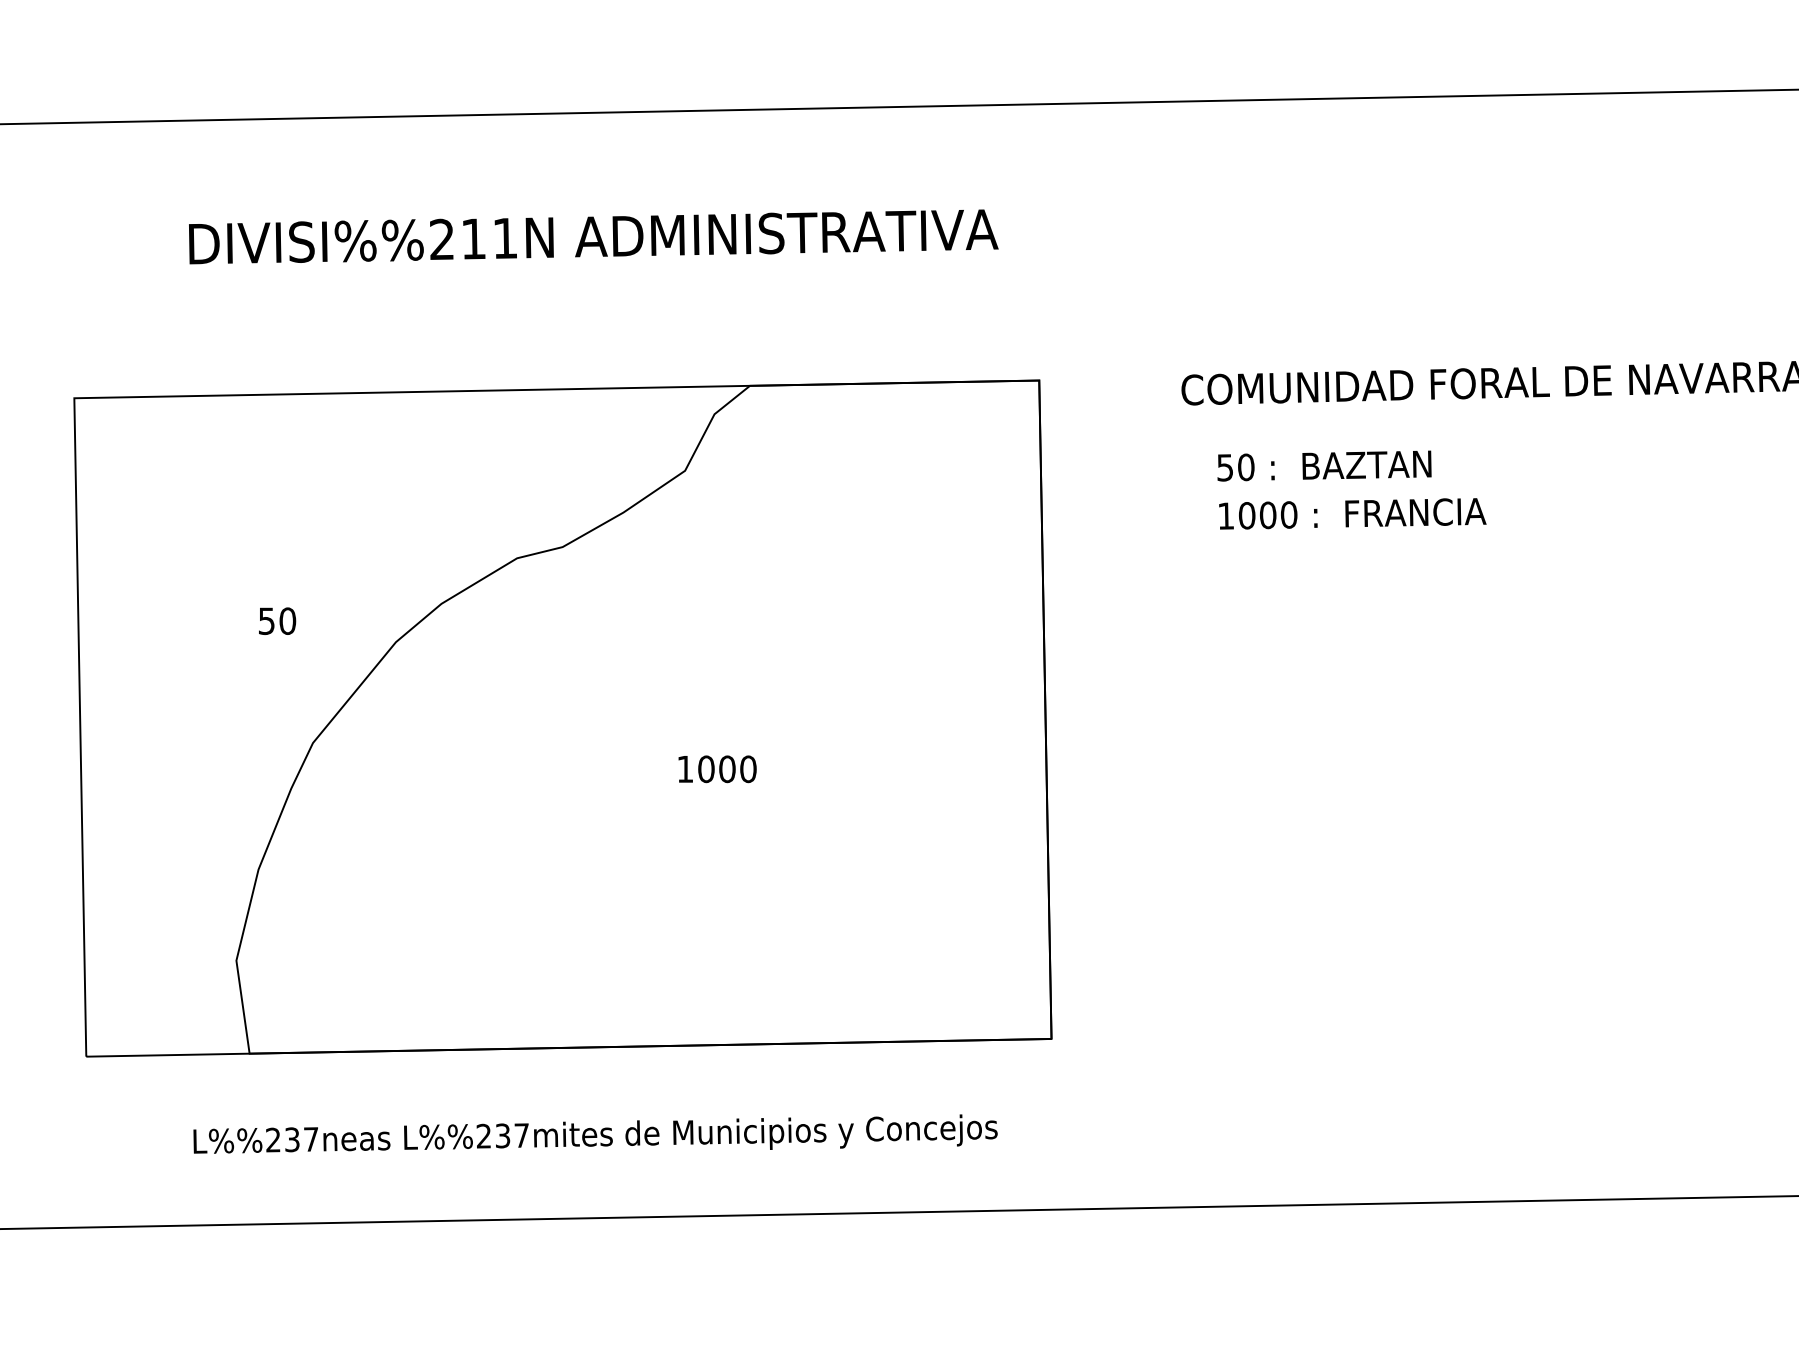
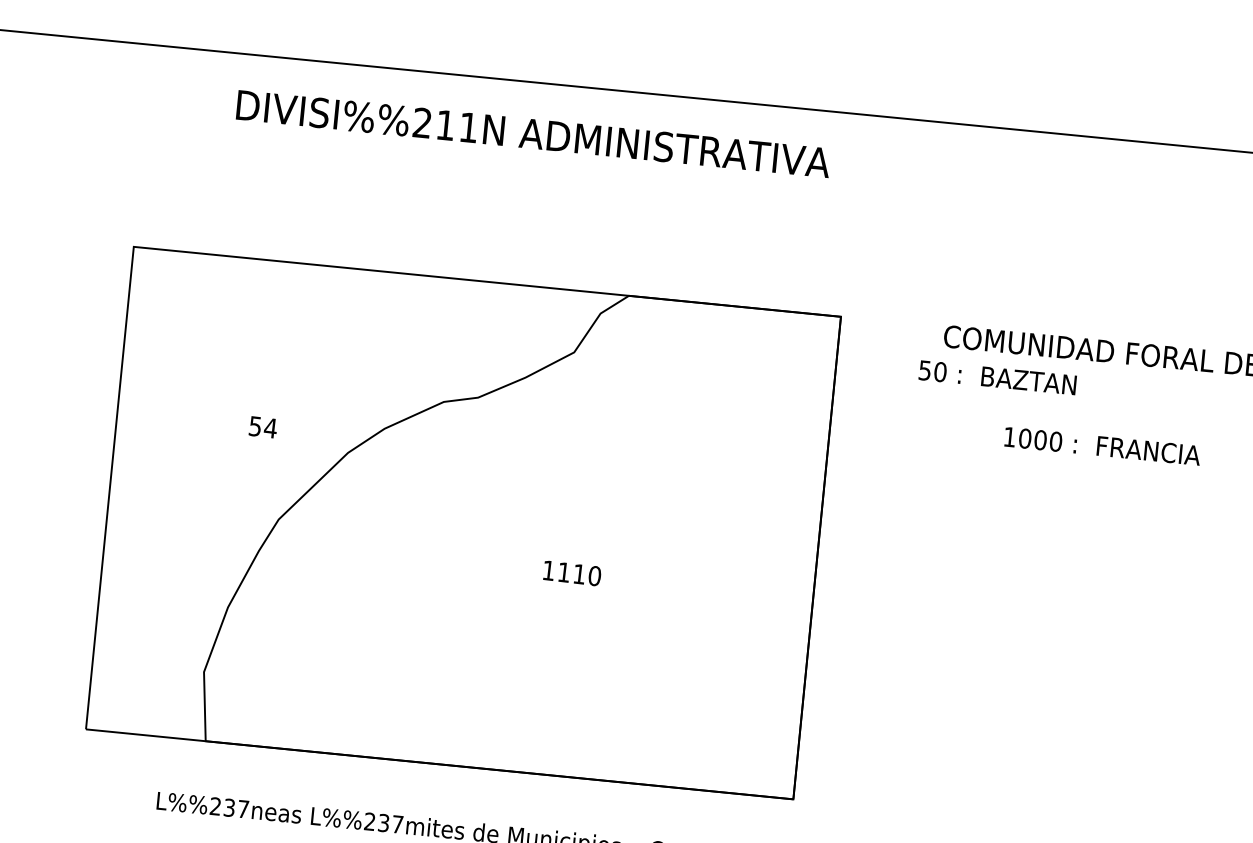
text: (593, 236) -> (533, 133), moved
text: (1324, 465) -> (997, 377), moved
text: (1352, 513) -> (1102, 446), moved
text: (287, 620) -> (270, 427), 50 -> 54
text: (716, 769) -> (571, 573), 1000 -> 1110

